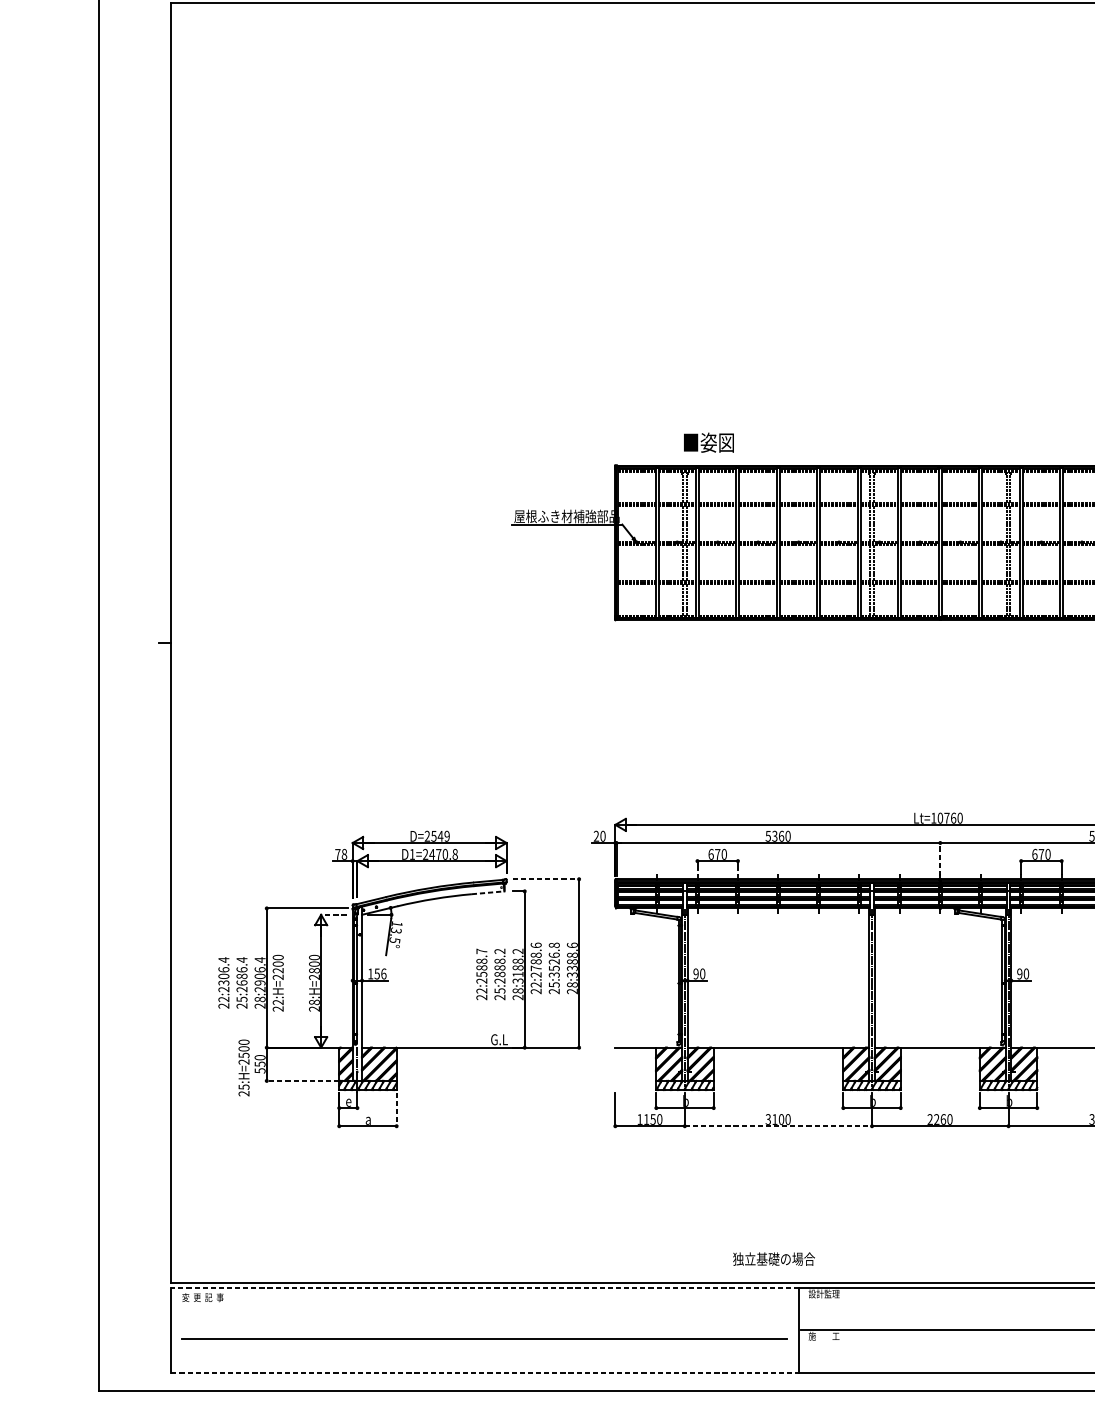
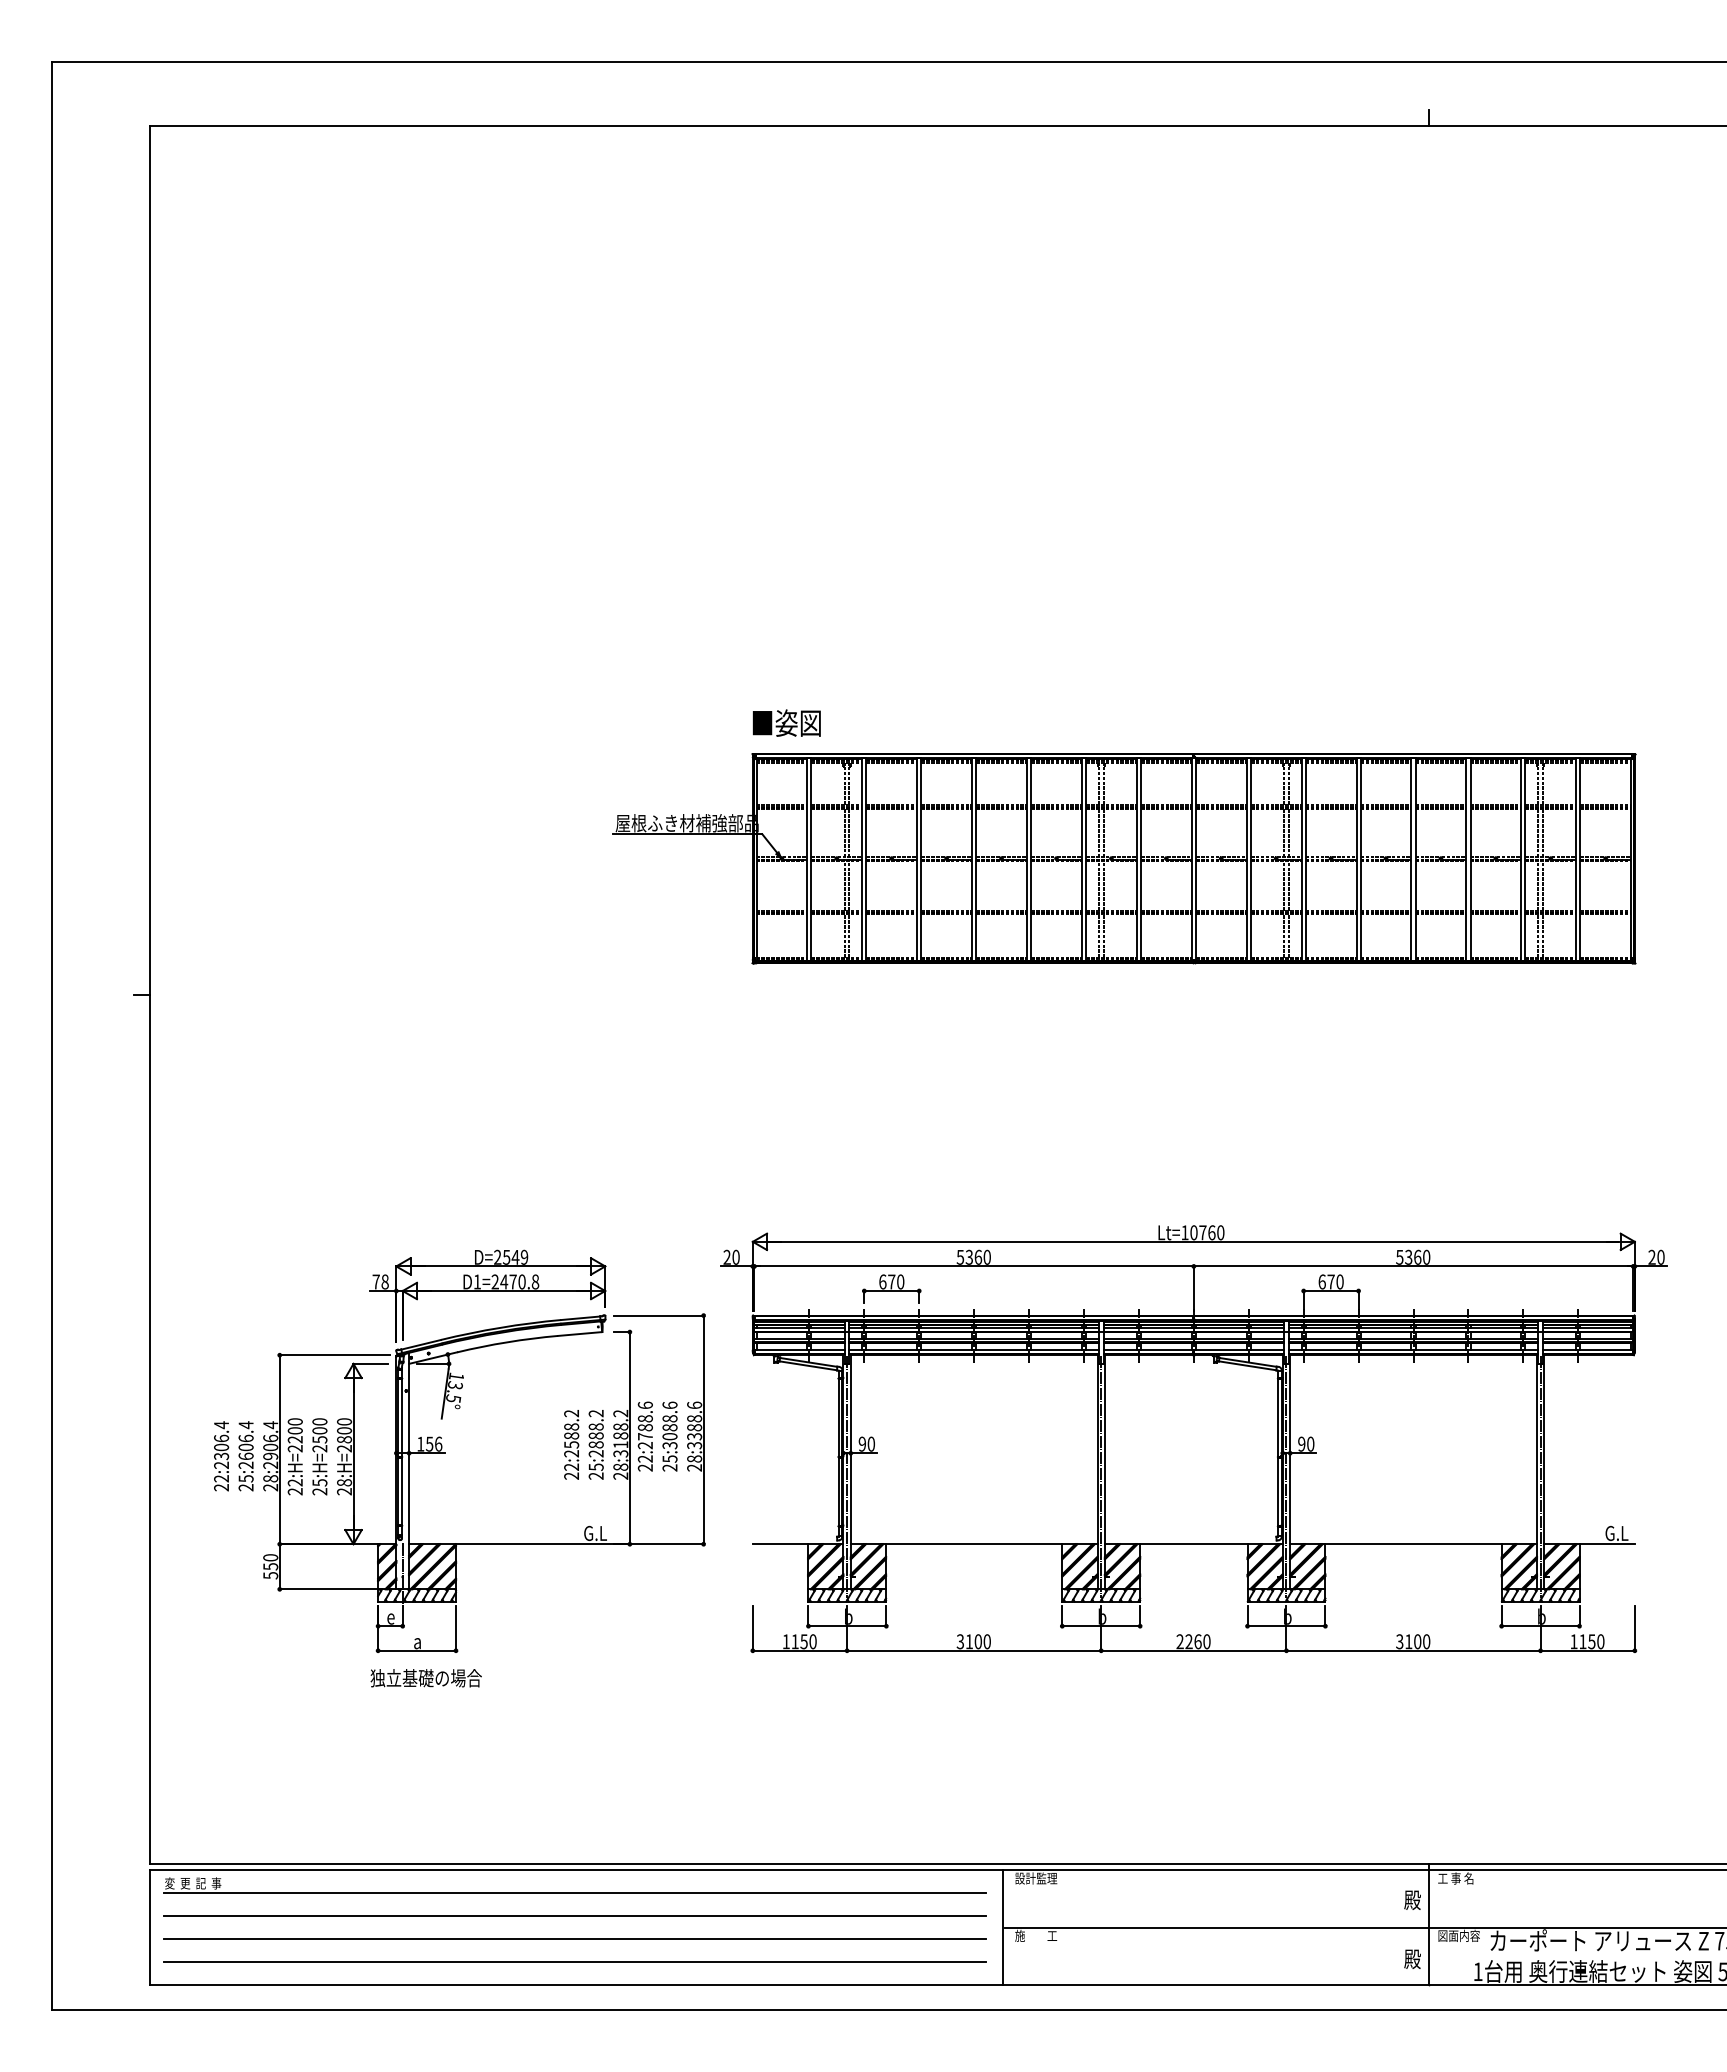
text: (708, 442) -> (786, 722), moved
line: (940, 859) -> (1193, 1288), dashed -> solid
line: (546, 879) -> (659, 1315), dashed -> solid
line: (488, 892) -> (580, 1333), dashed -> solid
line: (333, 914) -> (370, 1363), dashed -> solid
text: (481, 951) -> (571, 1413), 22:2588.7 -> 22:2588.2
text: (553, 956) -> (669, 1420), 25:3526.8 -> 25:3088.6
text: (242, 976) -> (246, 1447), 25:2686.4 -> 25:2606.4
text: (243, 1067) -> (319, 1456), moved
line: (302, 1081) -> (328, 1589), dashed -> solid
line: (397, 1109) -> (456, 1628), dashed -> solid
line: (778, 1125) -> (974, 1650), dashed -> solid
text: (773, 1259) -> (425, 1678), moved
line: (484, 1288) -> (575, 1870), dashed -> solid
line: (484, 1305) -> (575, 1893), added
line: (484, 1321) -> (575, 1916), added
line: (483, 1355) -> (574, 1961), added
line: (485, 1372) -> (576, 1985), dashed -> solid

